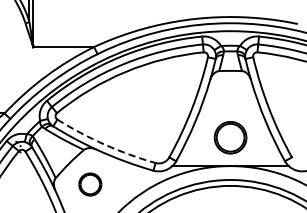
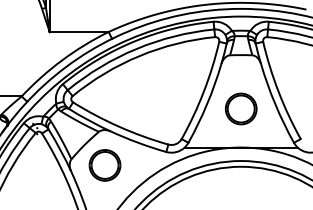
part: (229, 137) -> (240, 108), moved
arc: (105, 144) -> (119, 126), dashed -> solid
part: (89, 184) -> (104, 165), size x1.43

